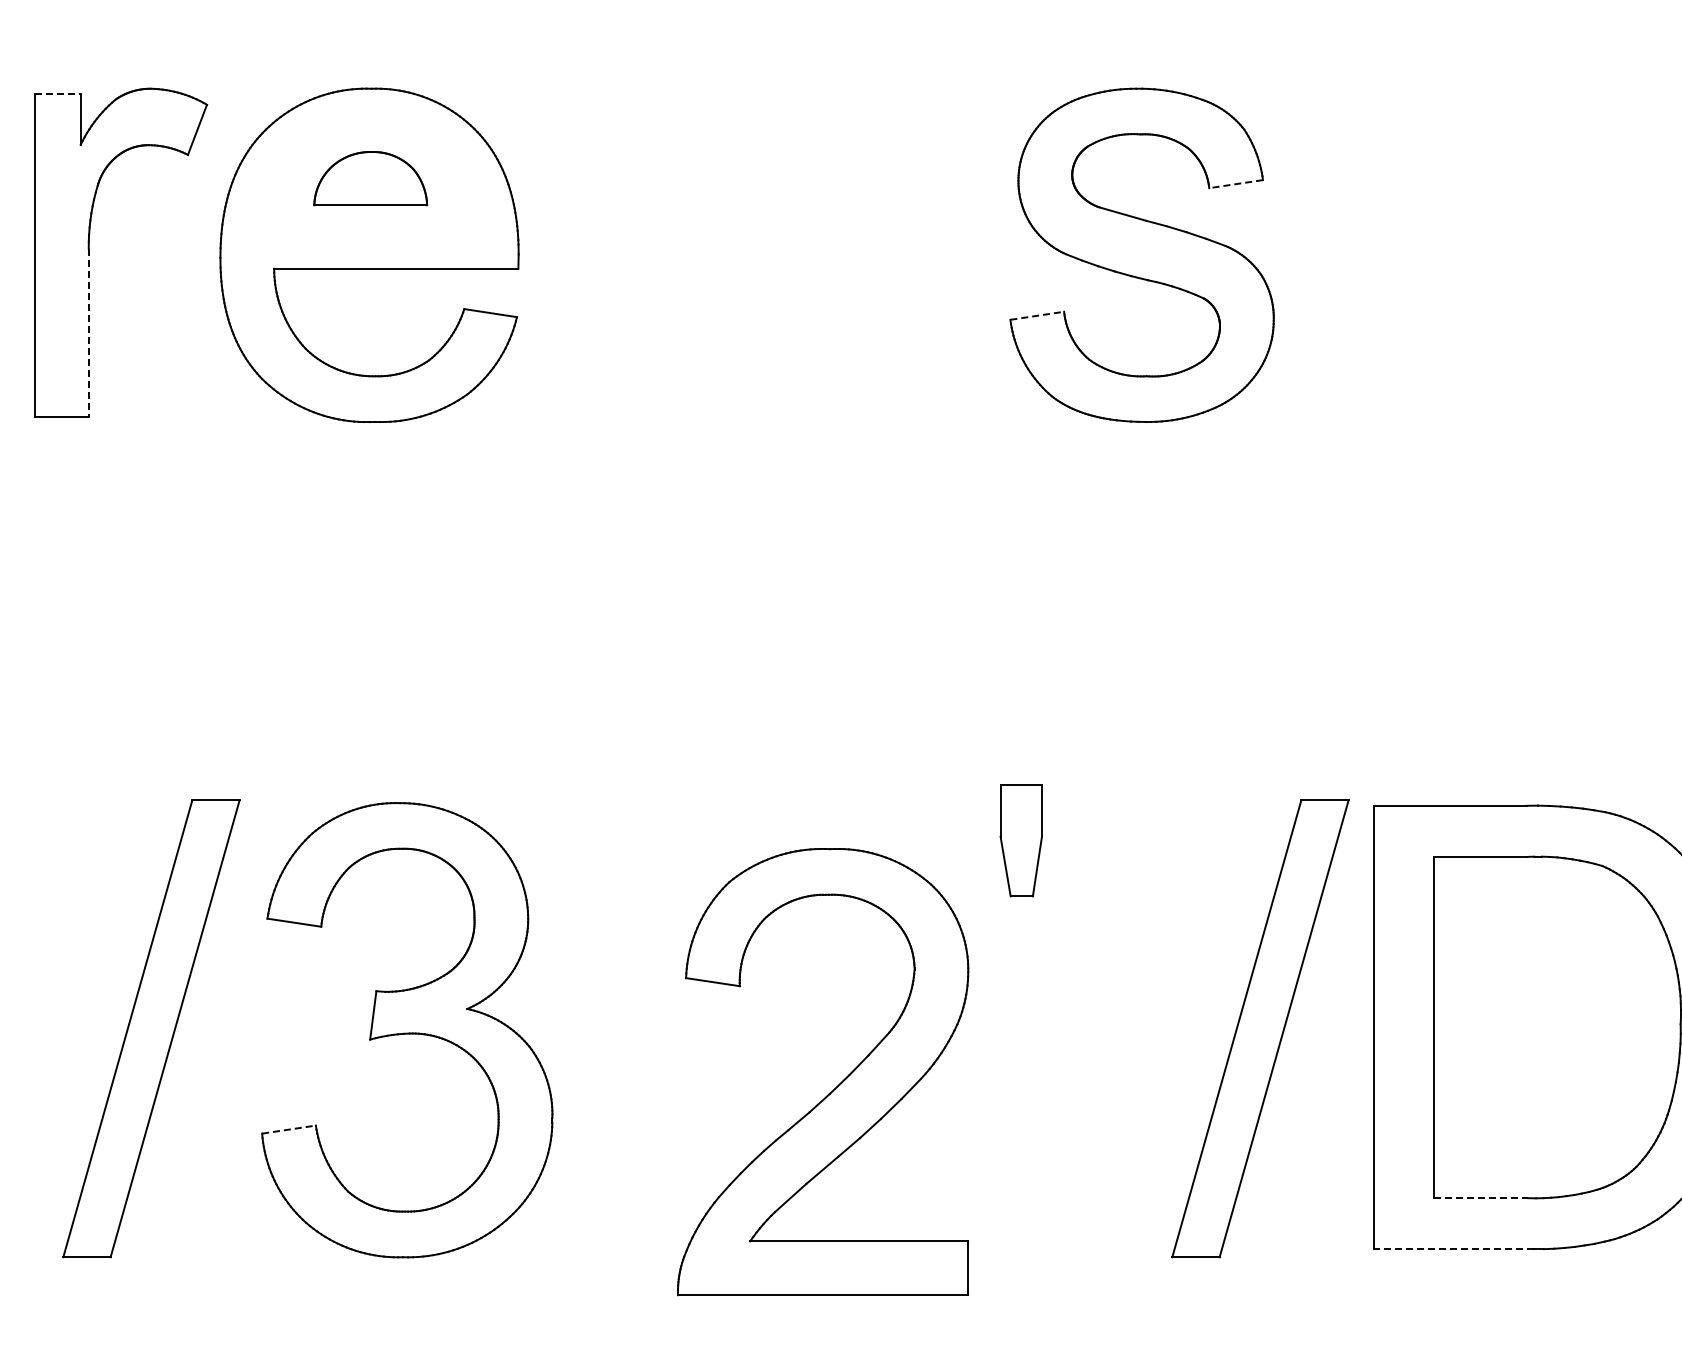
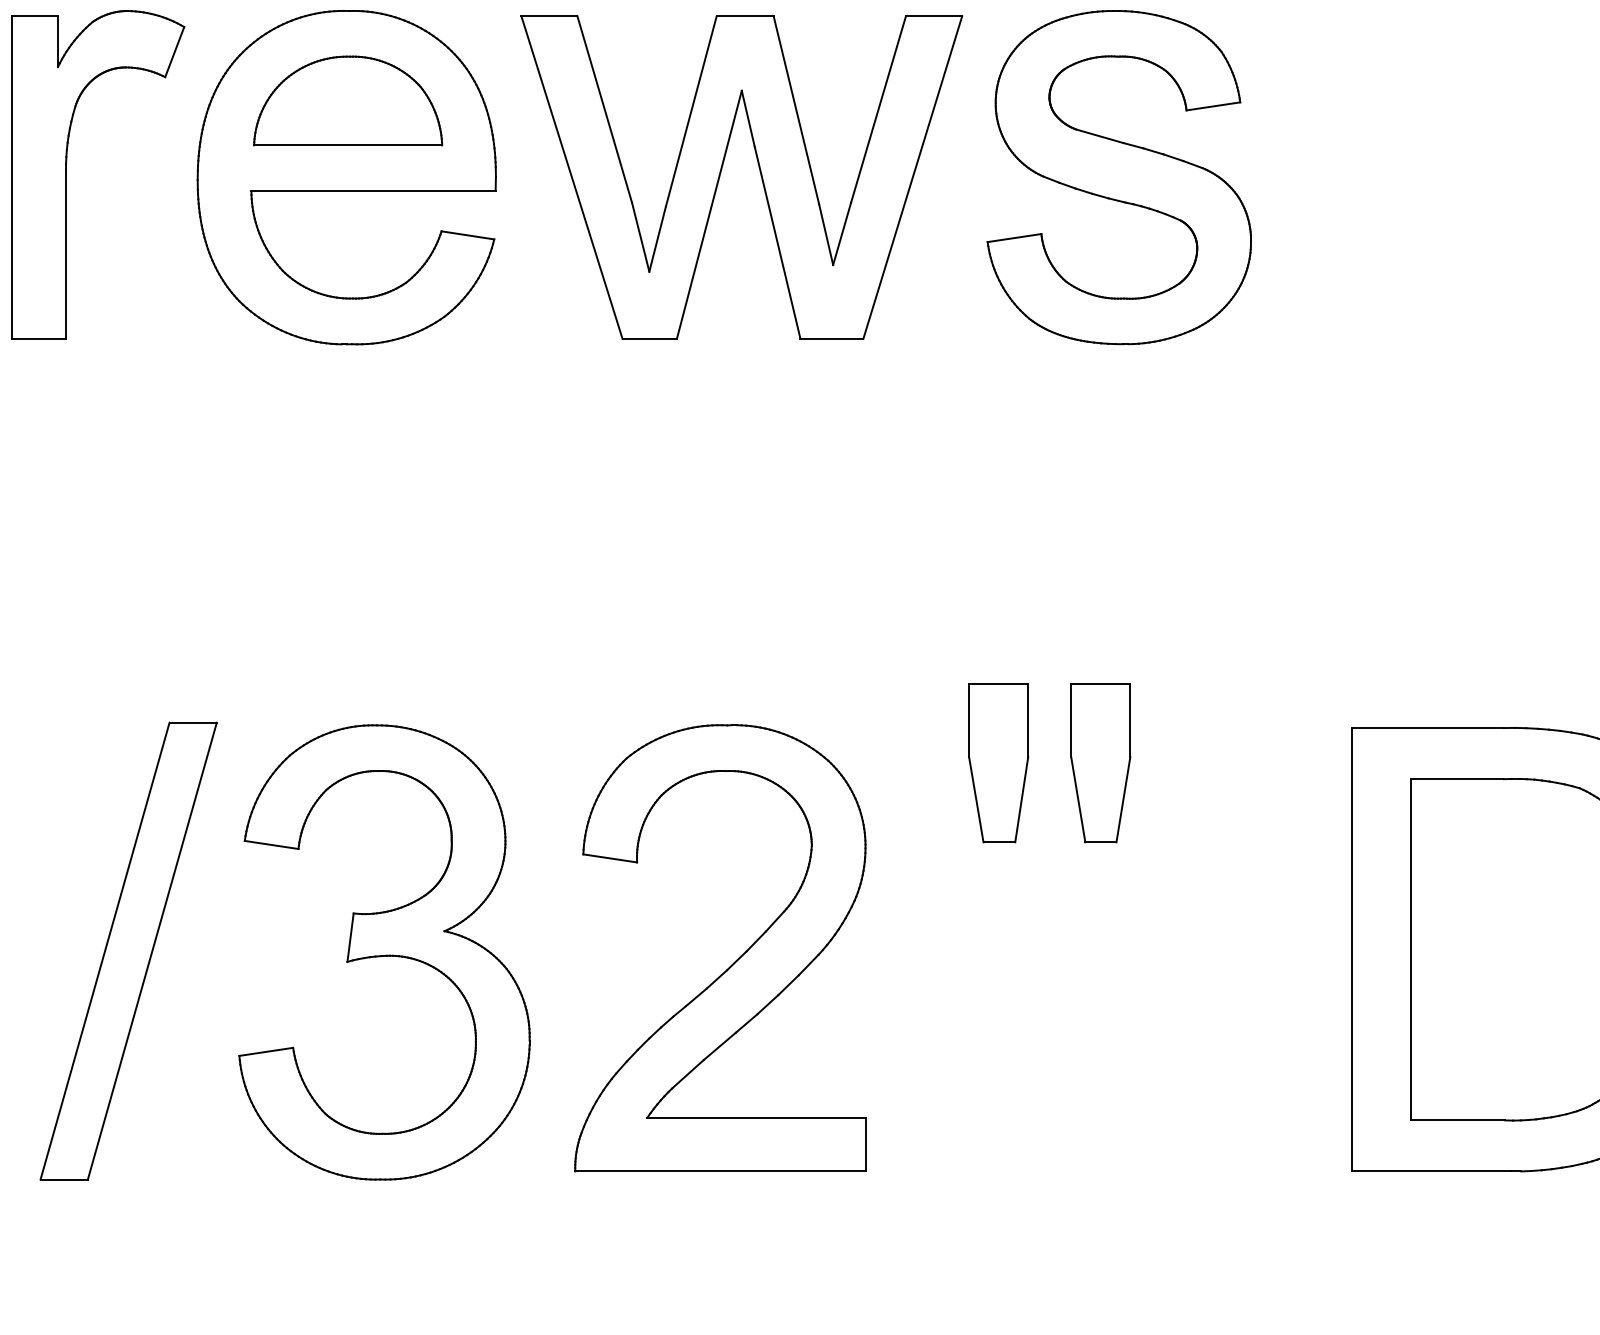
line: (57, 94) -> (34, 16), dashed -> solid
part: (370, 178) -> (347, 100), size x1.67
line: (1235, 184) -> (1212, 106), dashed -> solid
part: (782, 250) -> (759, 172), added
line: (1037, 315) -> (1014, 237), dashed -> solid
line: (88, 332) -> (65, 254), dashed -> solid
part: (1020, 840) -> (997, 762), size x1.43
part: (1123, 840) -> (1100, 762), added
part: (1260, 1028) -> (1237, 950), removed
part: (837, 1085) -> (734, 961), moved
line: (289, 1129) -> (266, 1051), dashed -> solid
line: (1481, 1198) -> (1458, 1120), dashed -> solid
line: (1454, 1249) -> (1431, 1171), dashed -> solid

